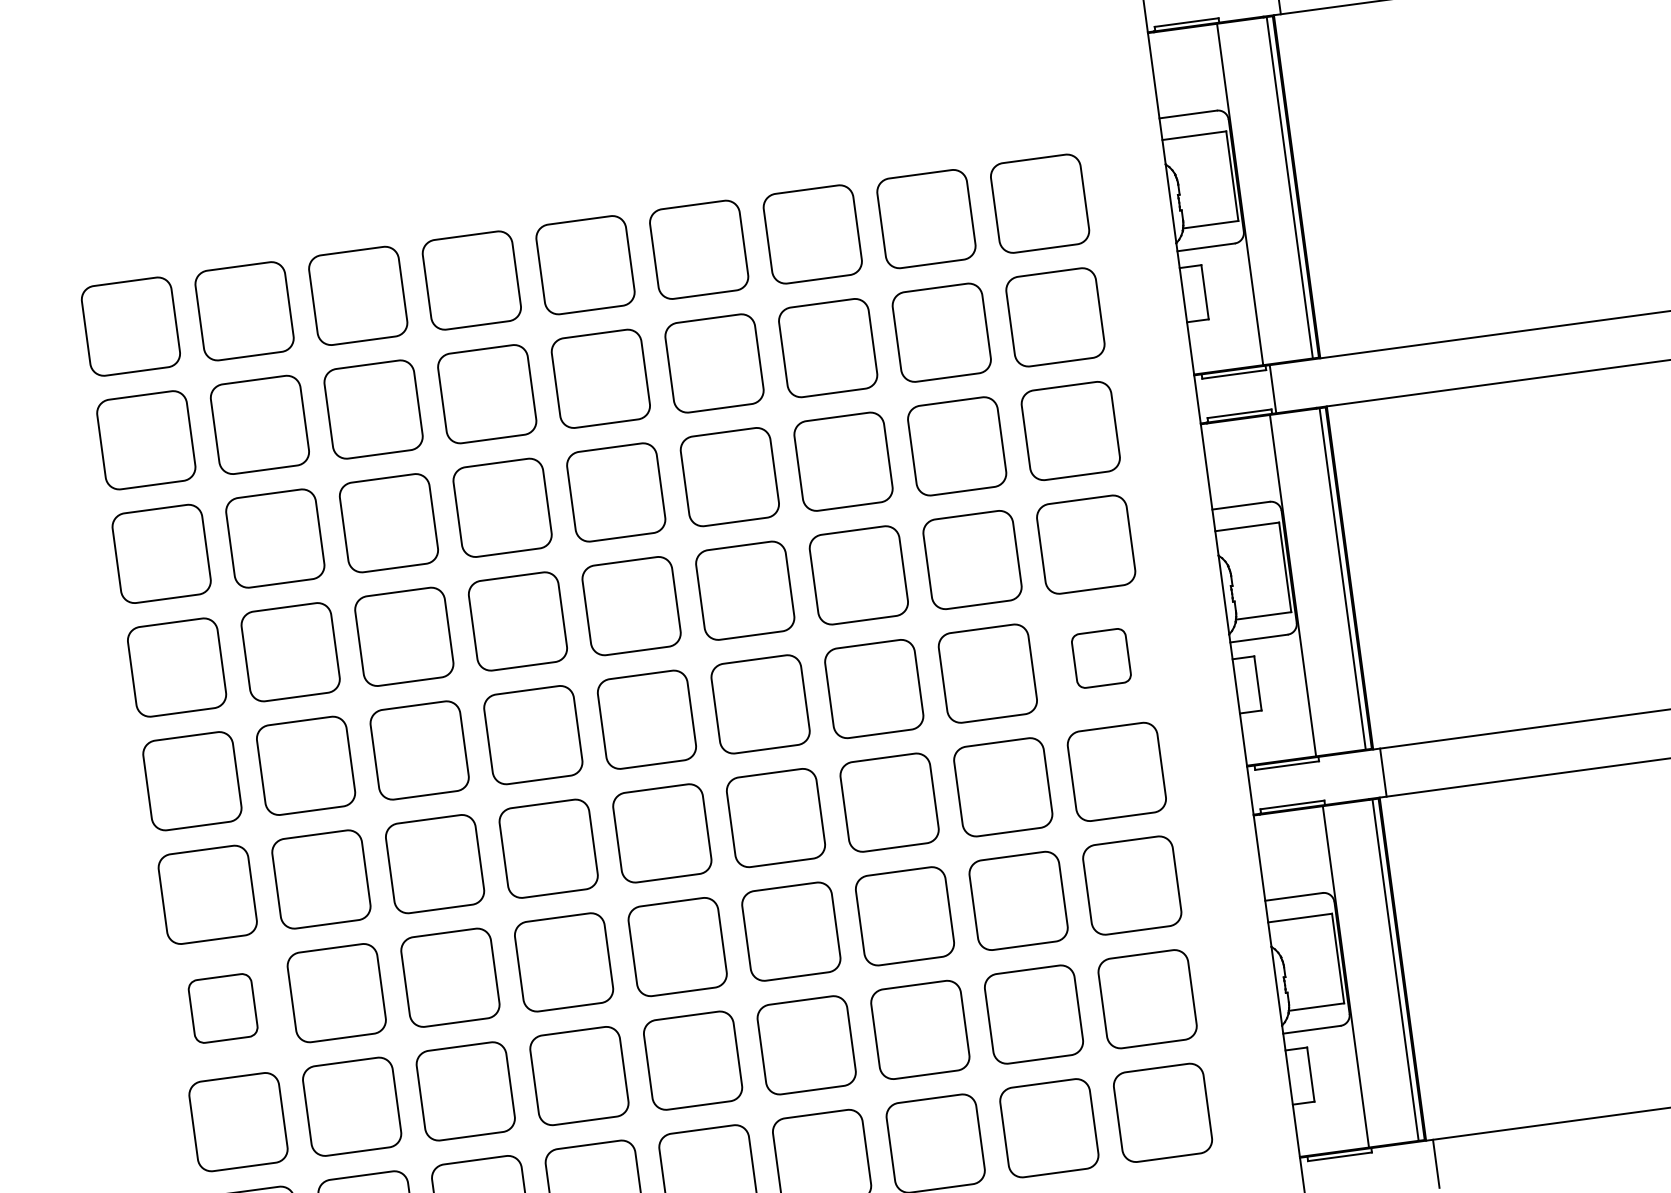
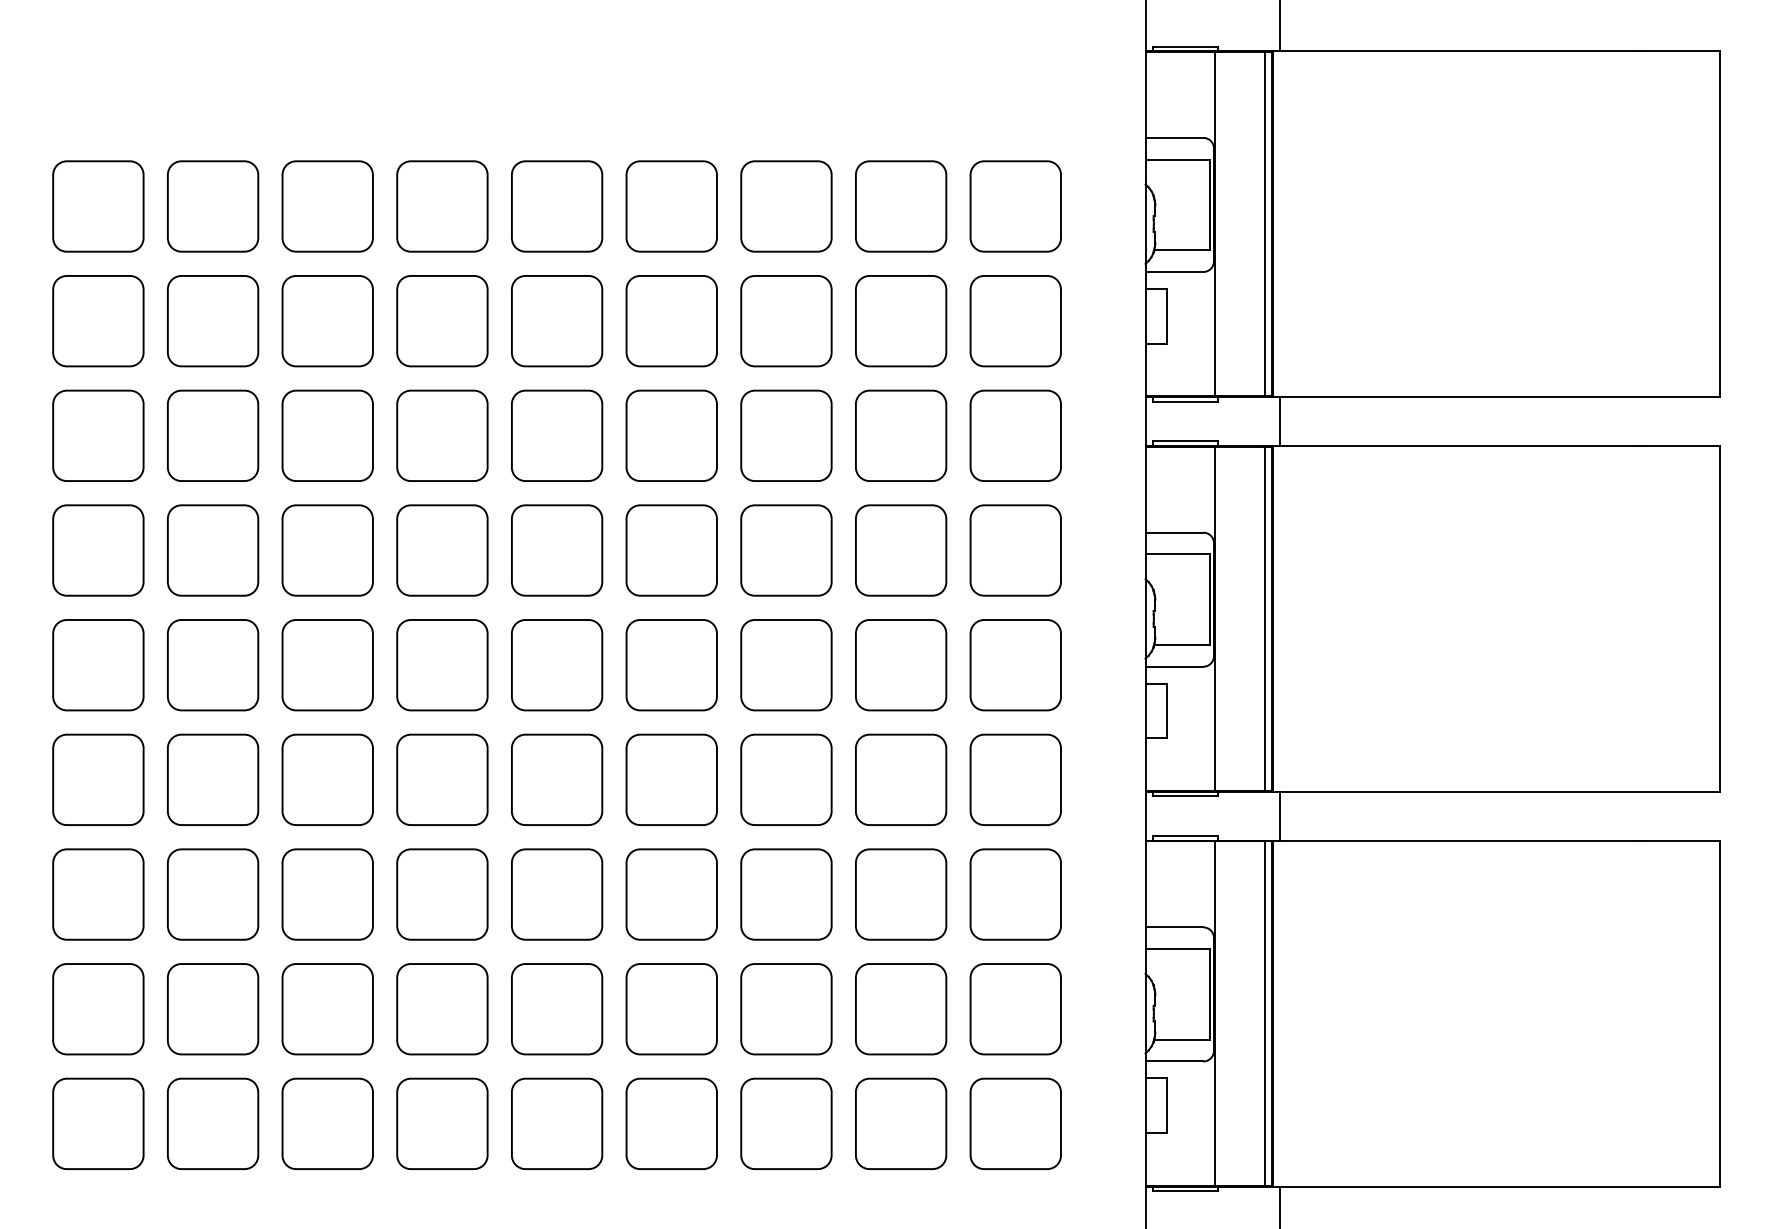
line: (1272, 389) -> (1279, 421), moved
part: (1101, 658) -> (1015, 665), size x1.67
part: (223, 1008) -> (98, 894), size x1.43

